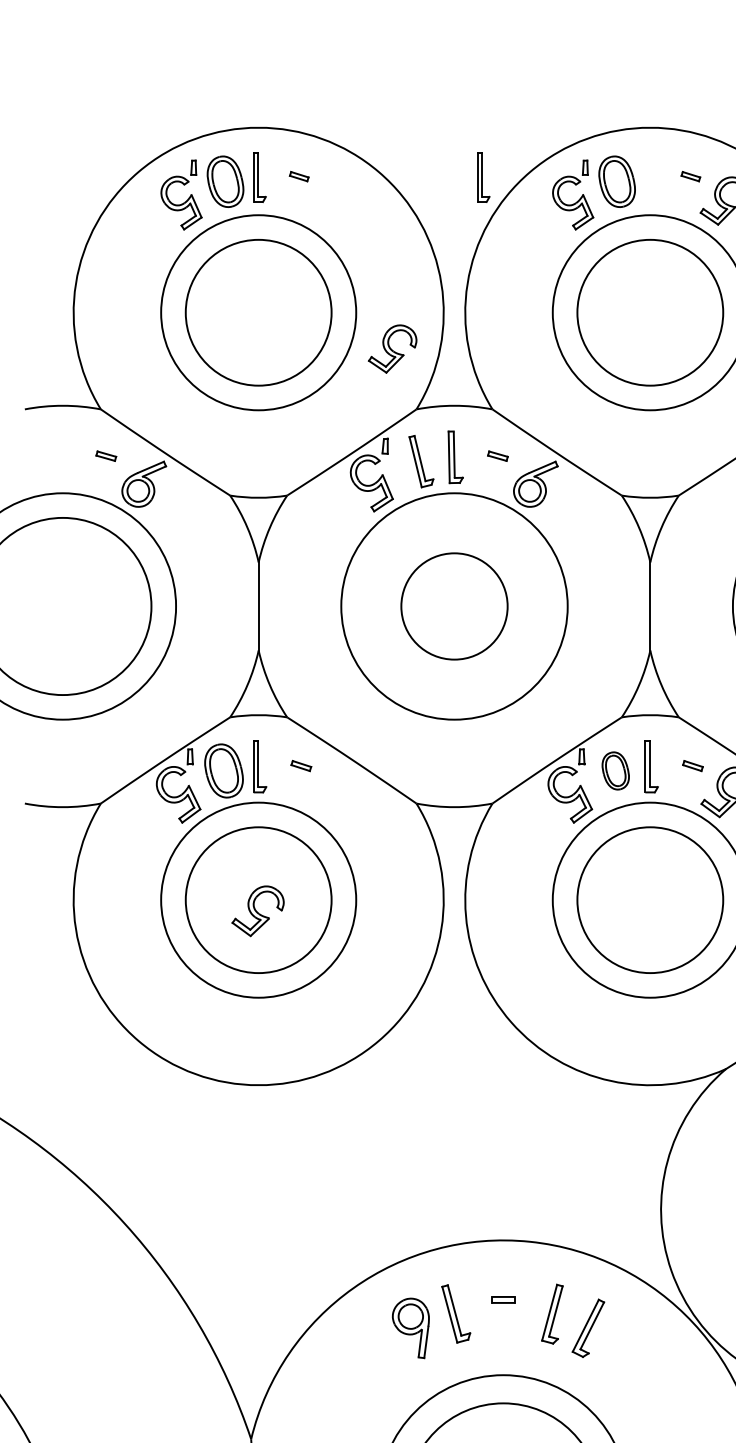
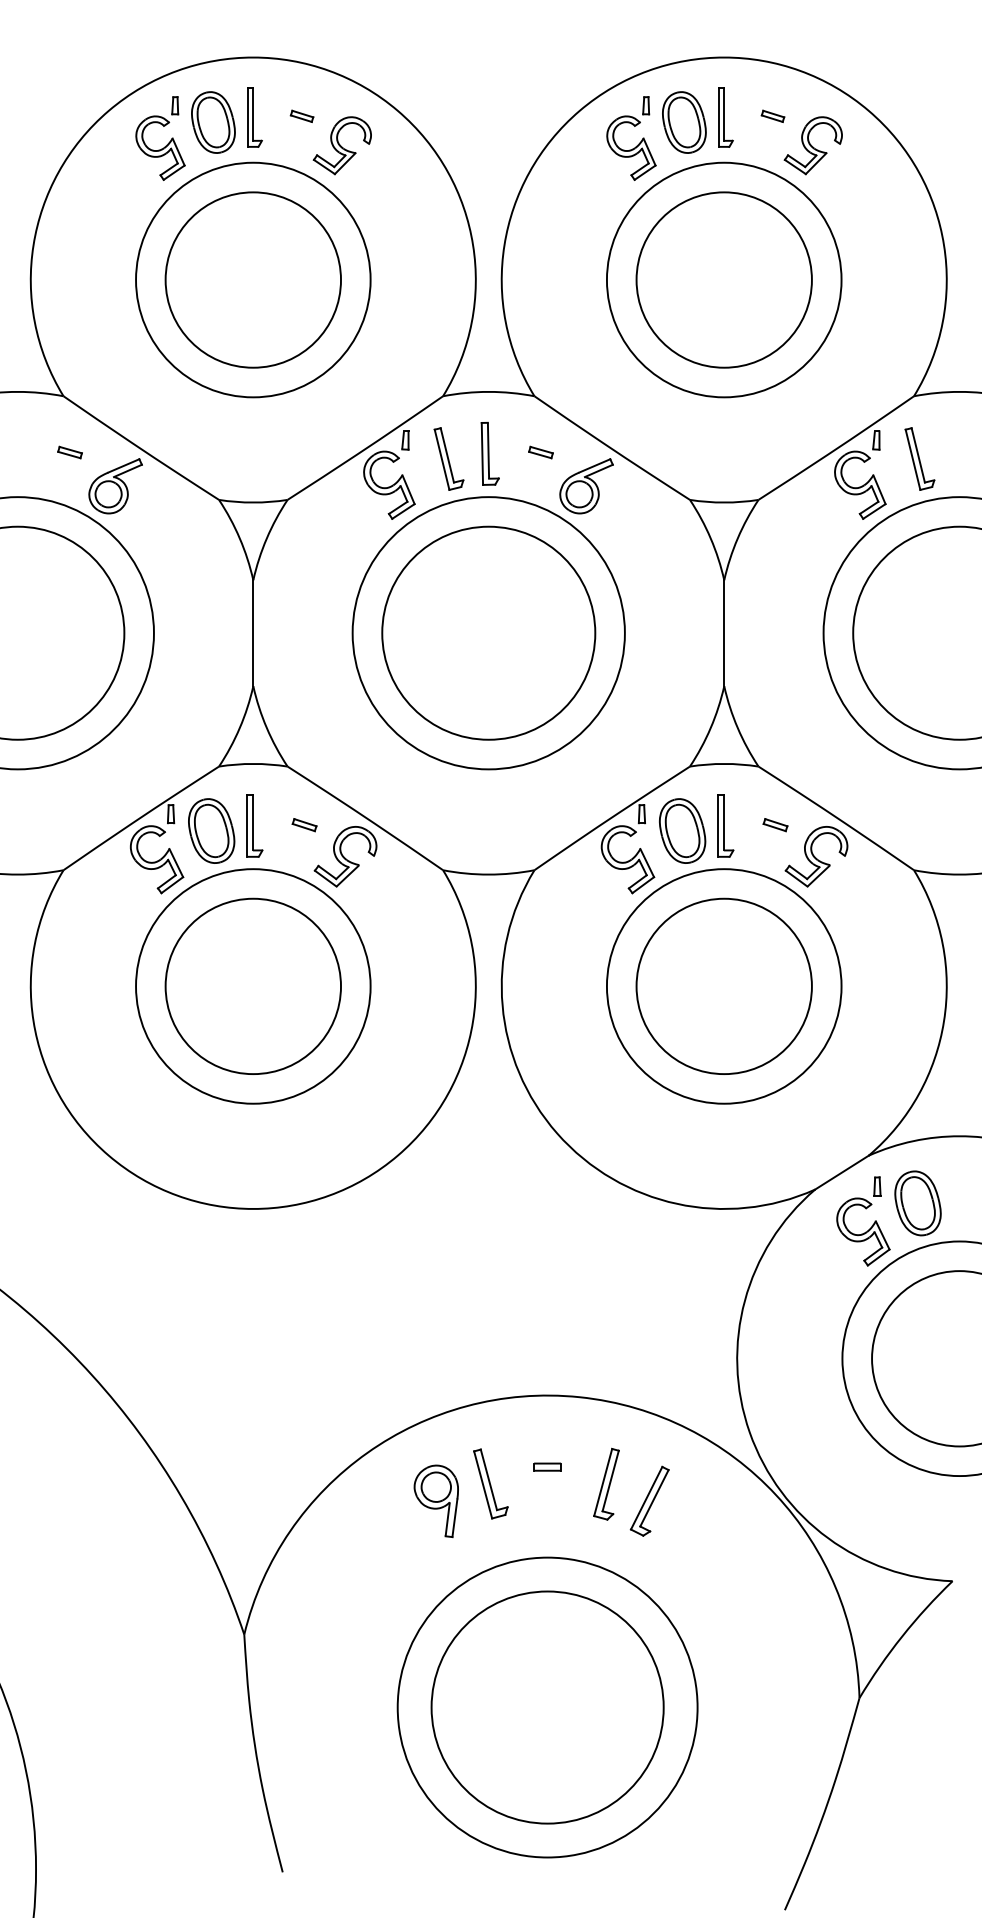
part: (483, 177) -> (725, 117), moved
part: (391, 348) -> (341, 145), moved
circle: (454, 605) -> (488, 632), size x1.67
part: (615, 770) -> (682, 830), size x1.43
part: (258, 911) -> (345, 856), moved

